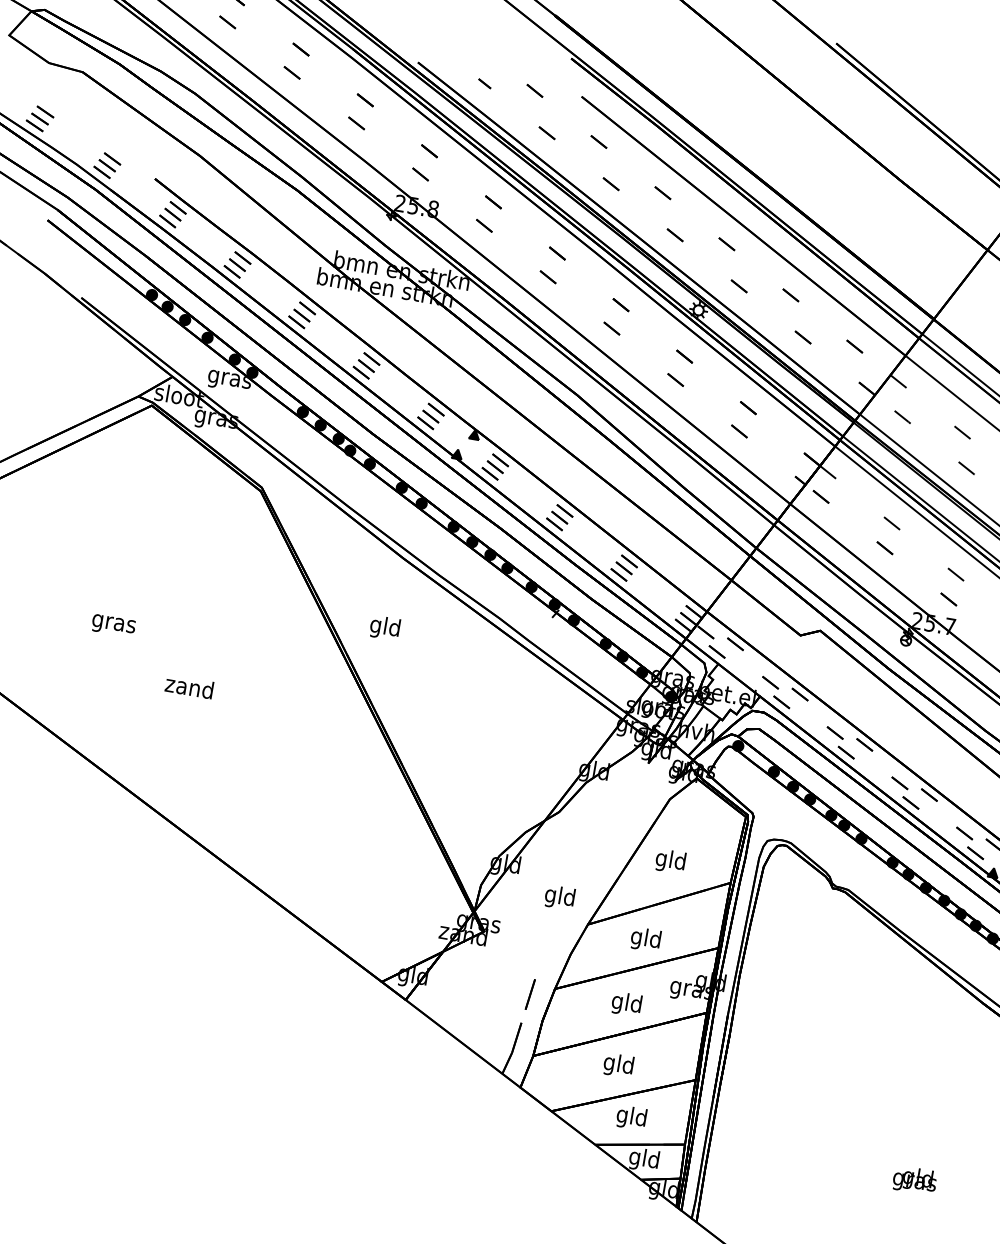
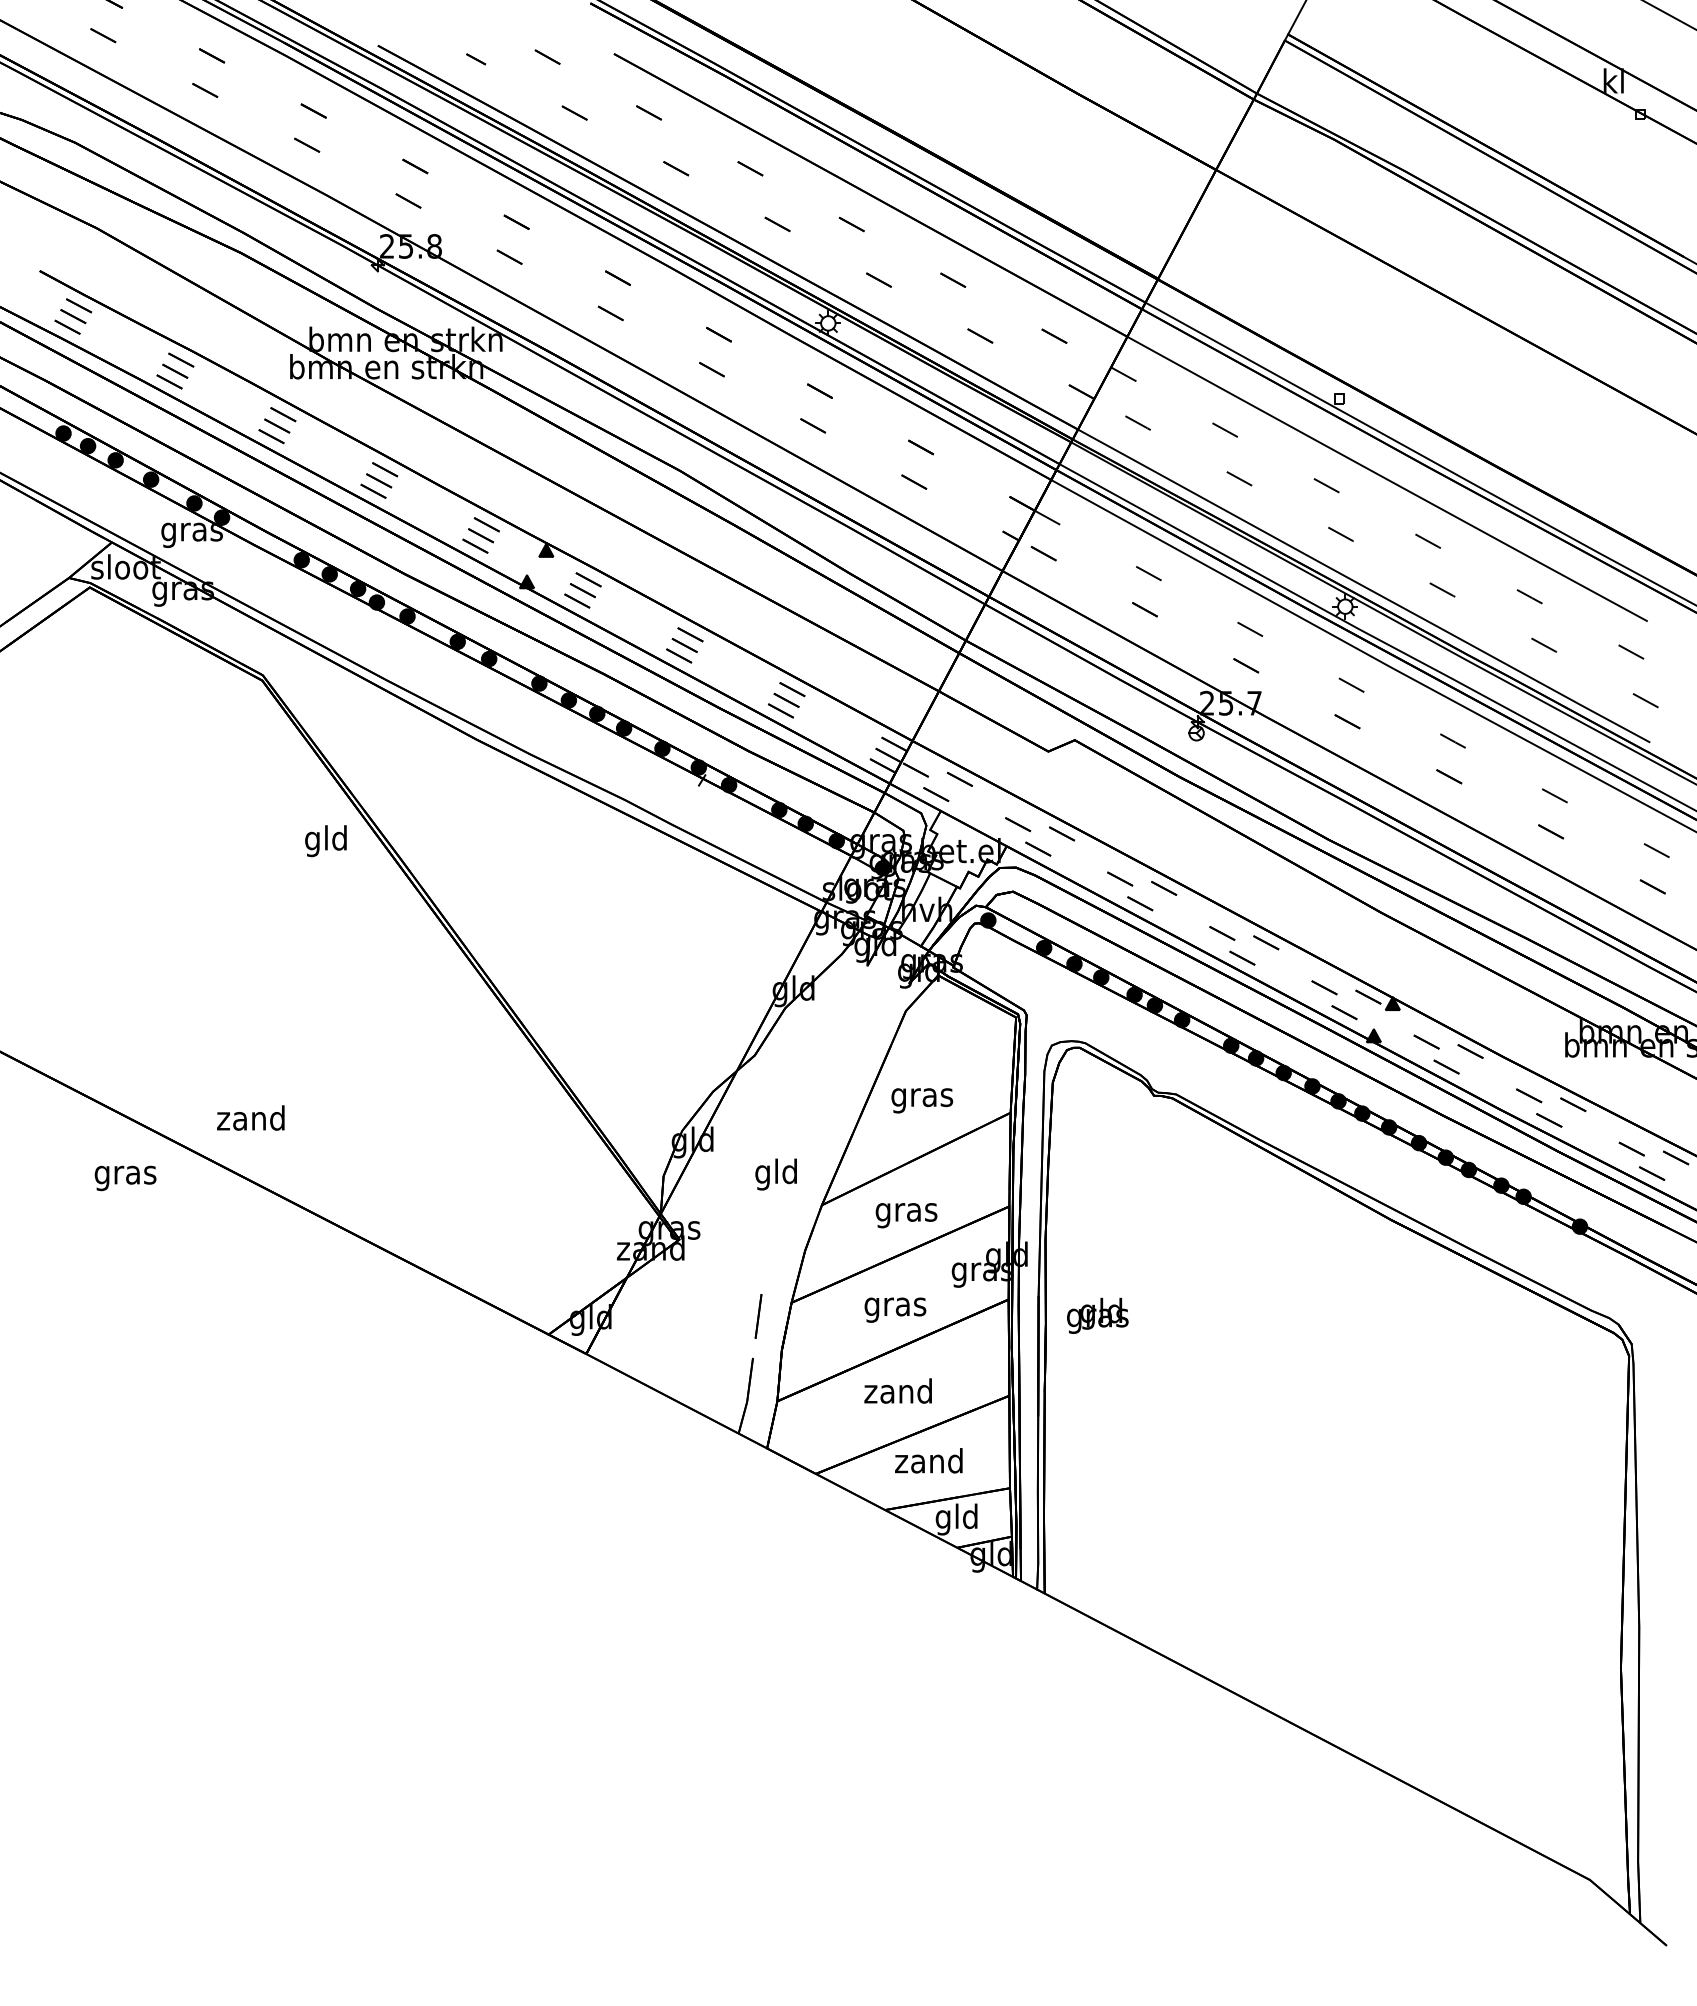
text: (113, 625) -> (125, 1178), moved
text: (384, 628) -> (325, 841), moved
text: (189, 686) -> (250, 1117), moved
text: (671, 861) -> (922, 1097), gld -> gras
text: (646, 939) -> (906, 1212), gld -> gras
text: (627, 1004) -> (895, 1306), gld -> gras
text: (617, 1065) -> (897, 1394), gld -> zand
text: (631, 1117) -> (928, 1463), gld -> zand
text: (914, 1180) -> (1097, 1315), moved

